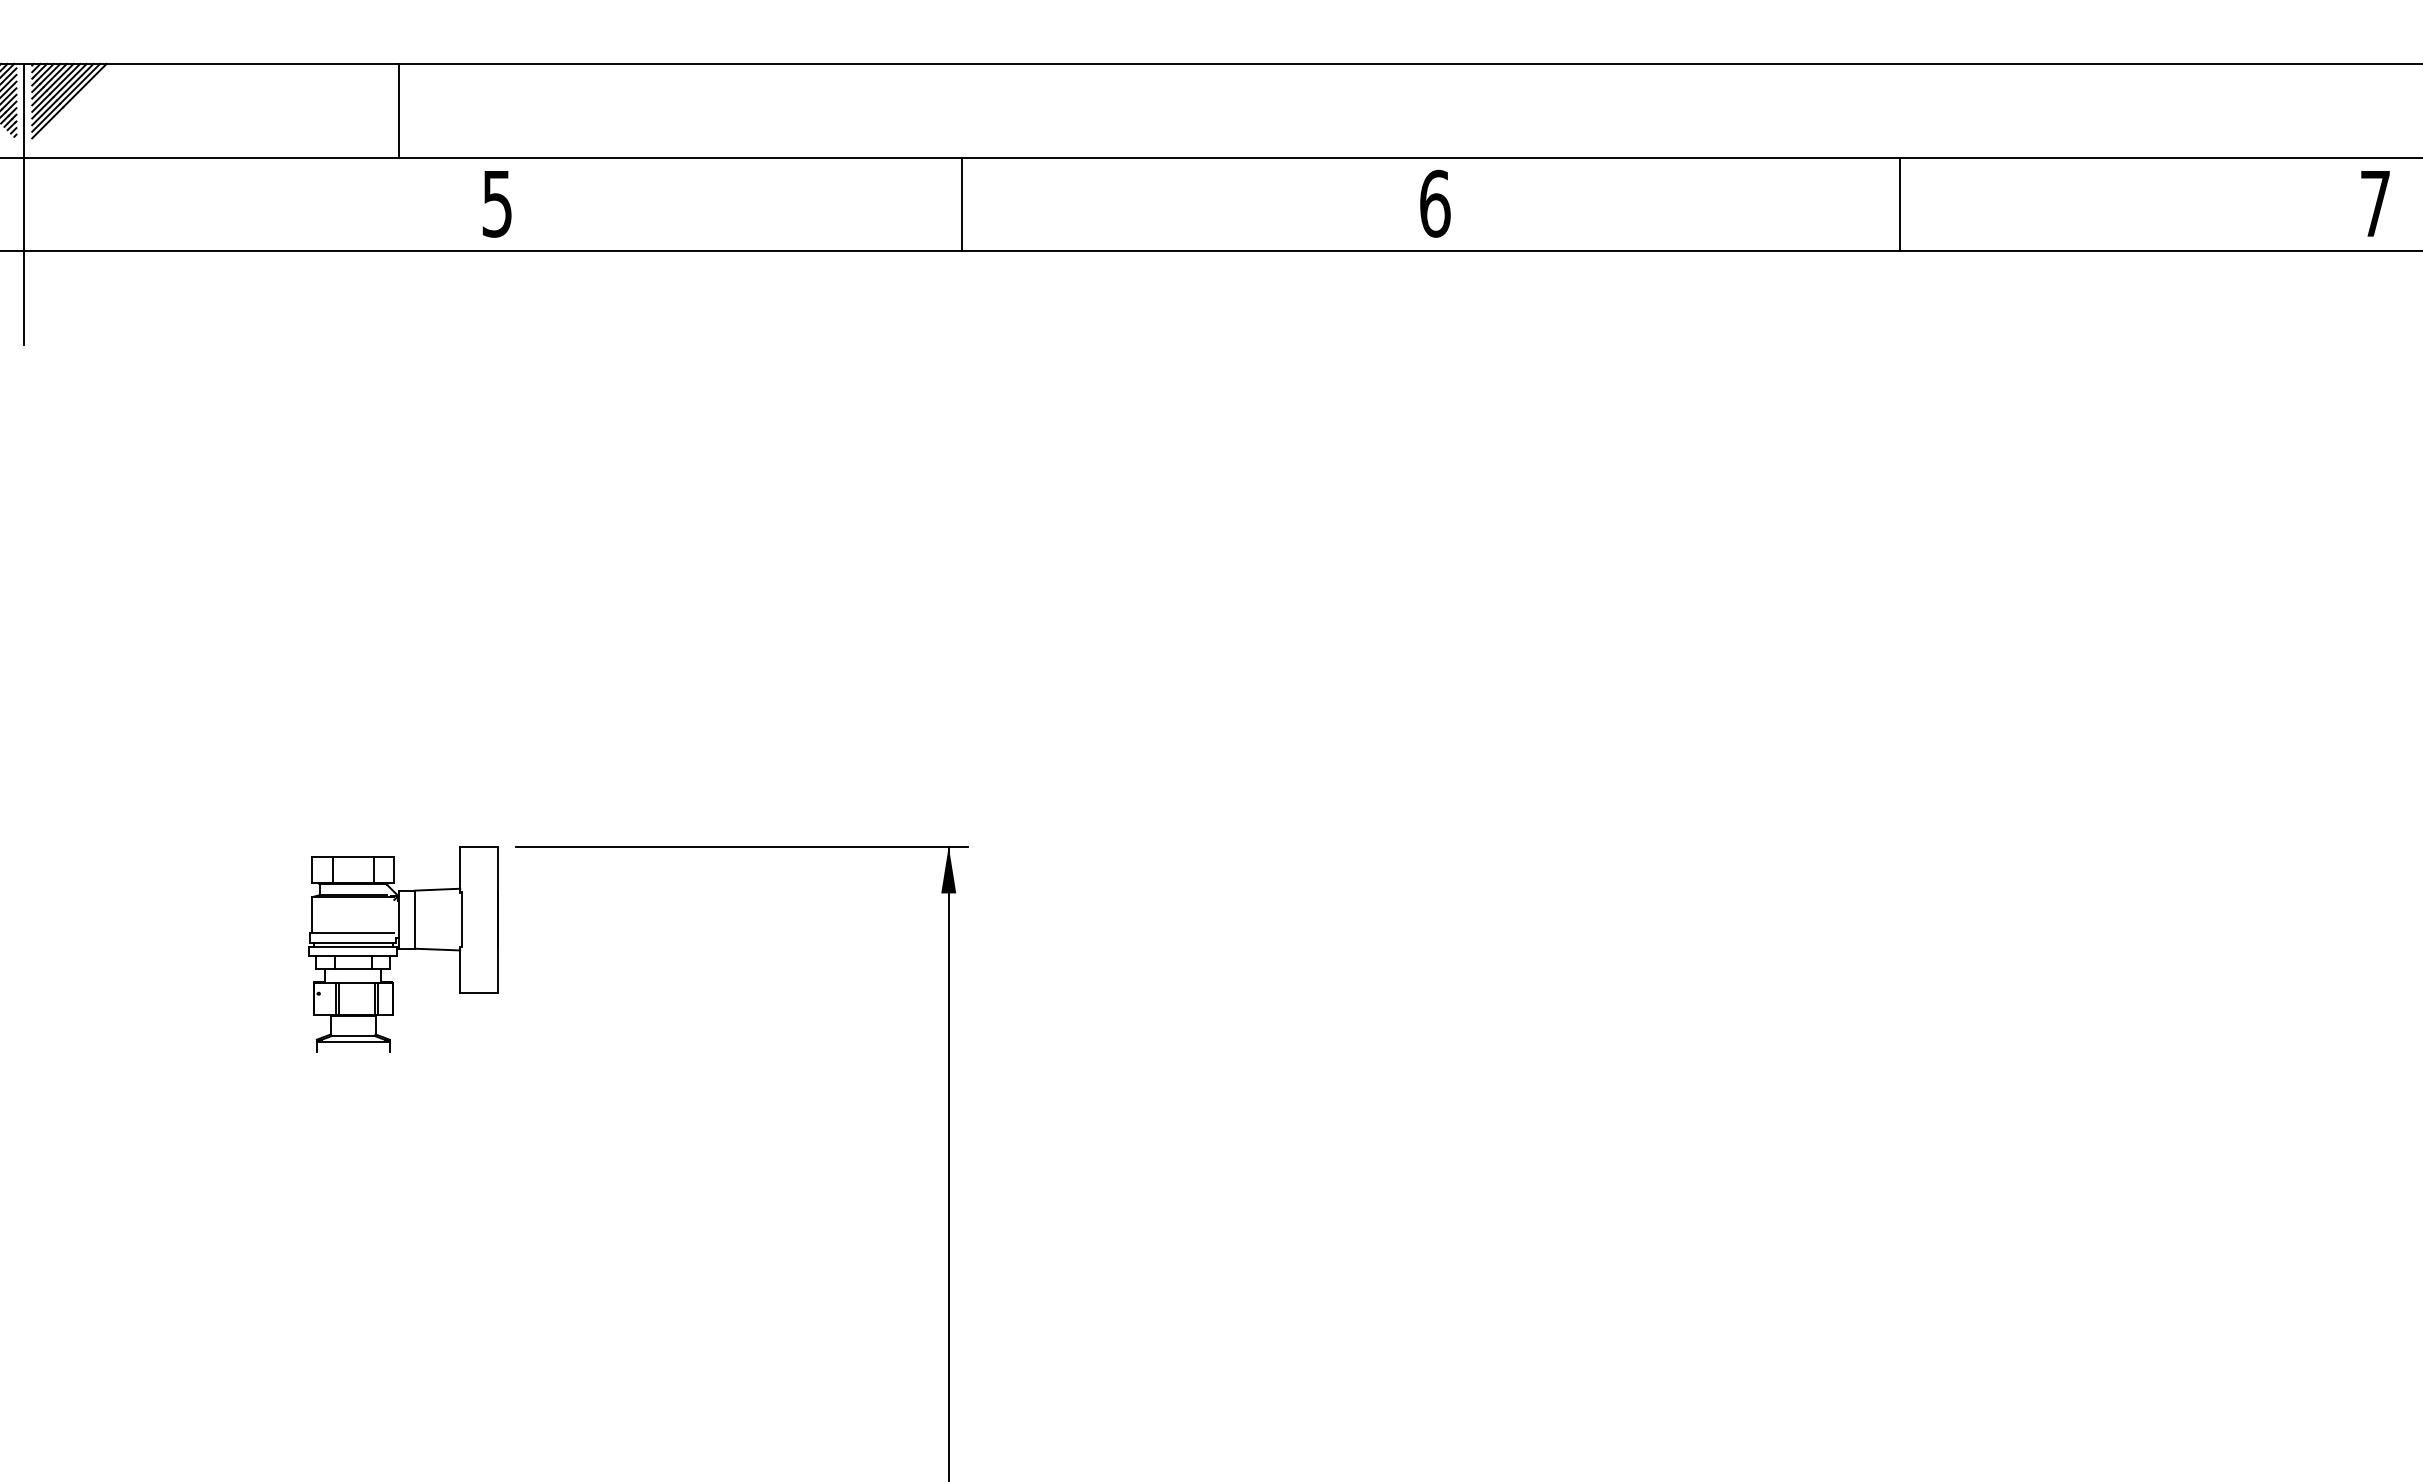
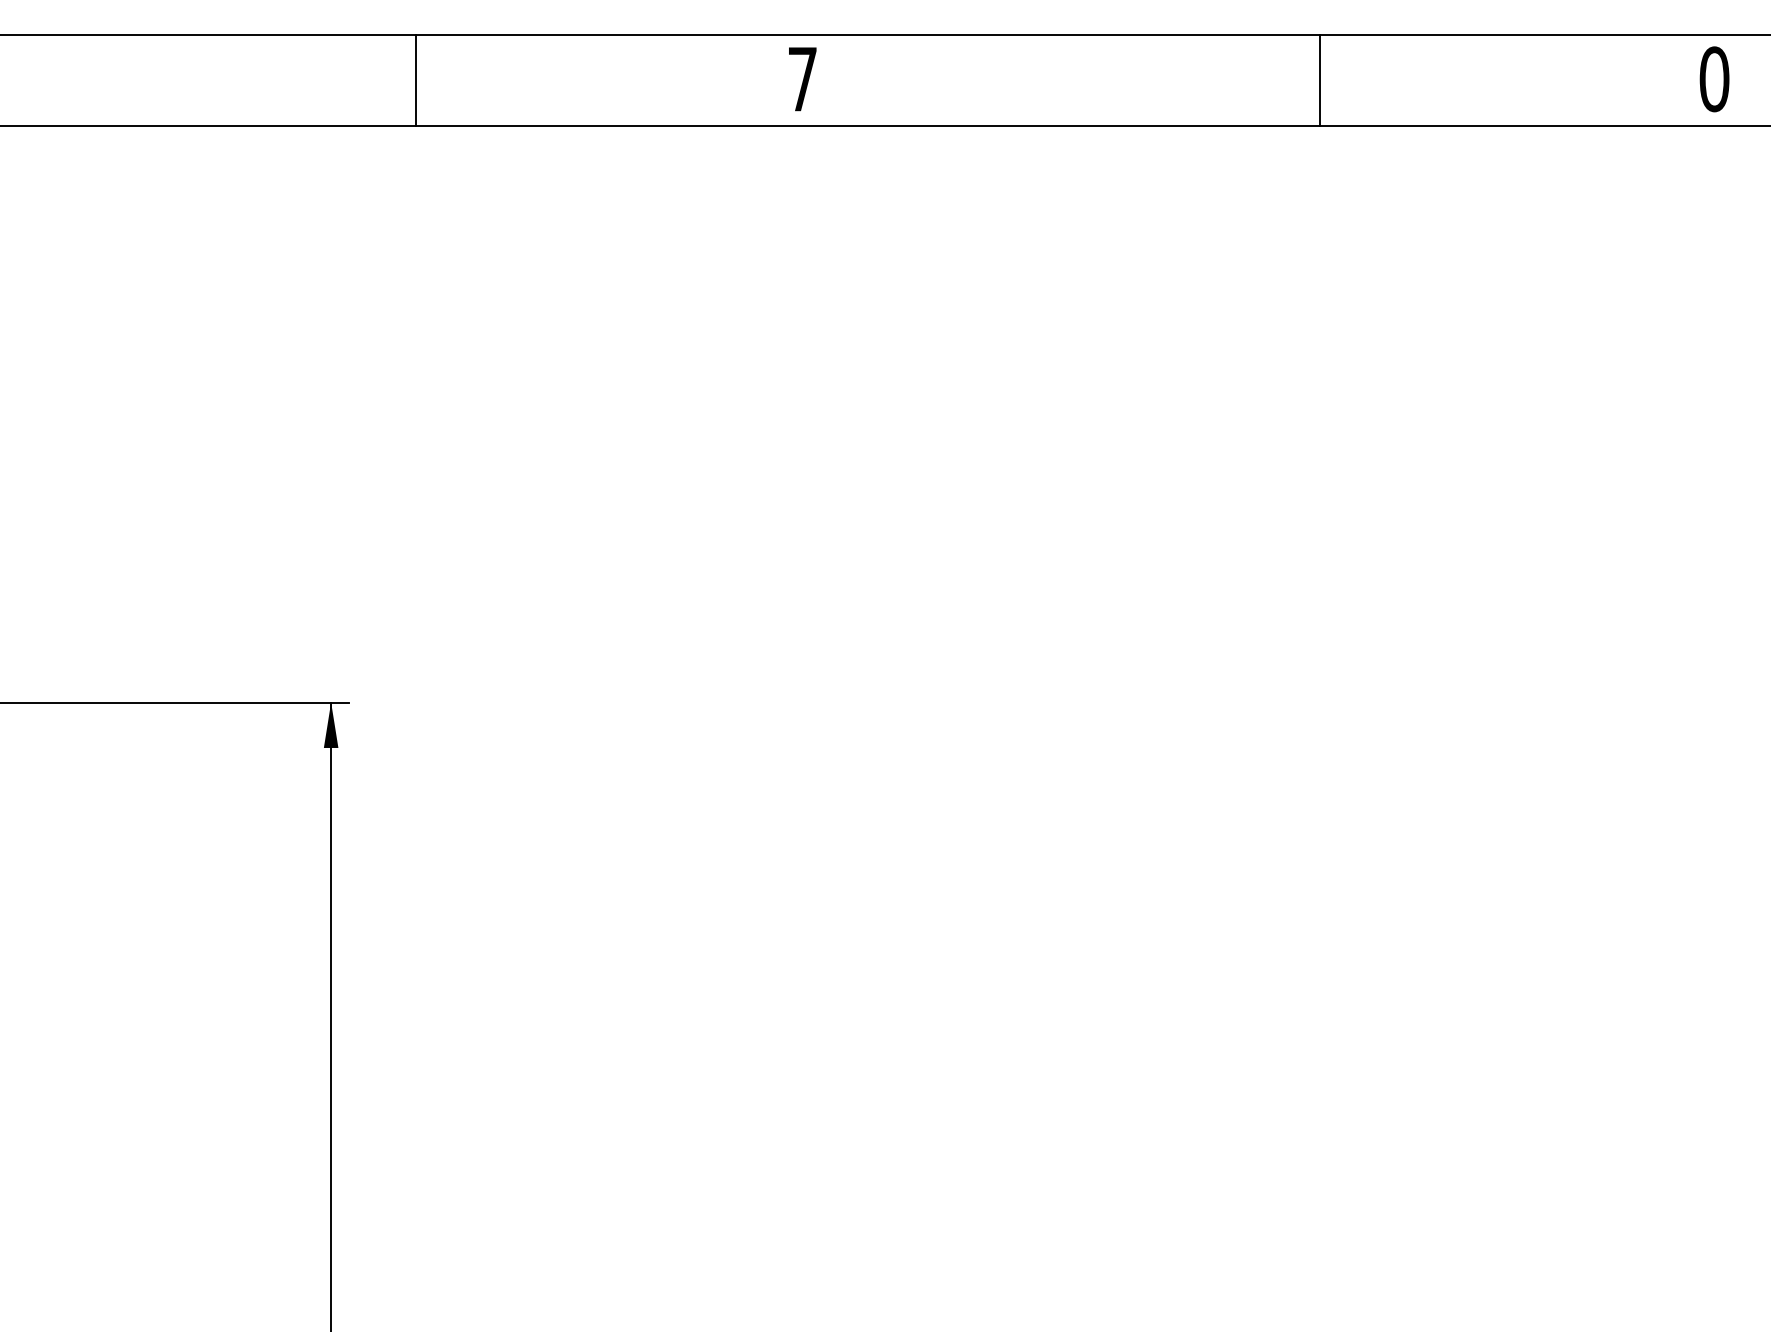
text: (1435, 203) -> (803, 79), 6 -> 7
text: (2375, 203) -> (1714, 79), 7 -> 0
line: (962, 204) -> (416, 79), moved
line: (1899, 204) -> (1319, 79), moved

